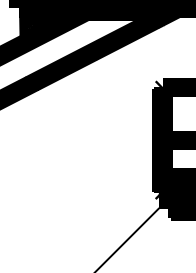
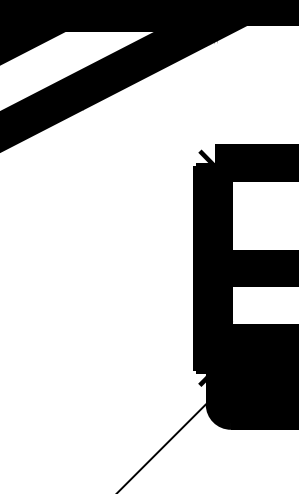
fill: (164, 214) -> (217, 416), added

